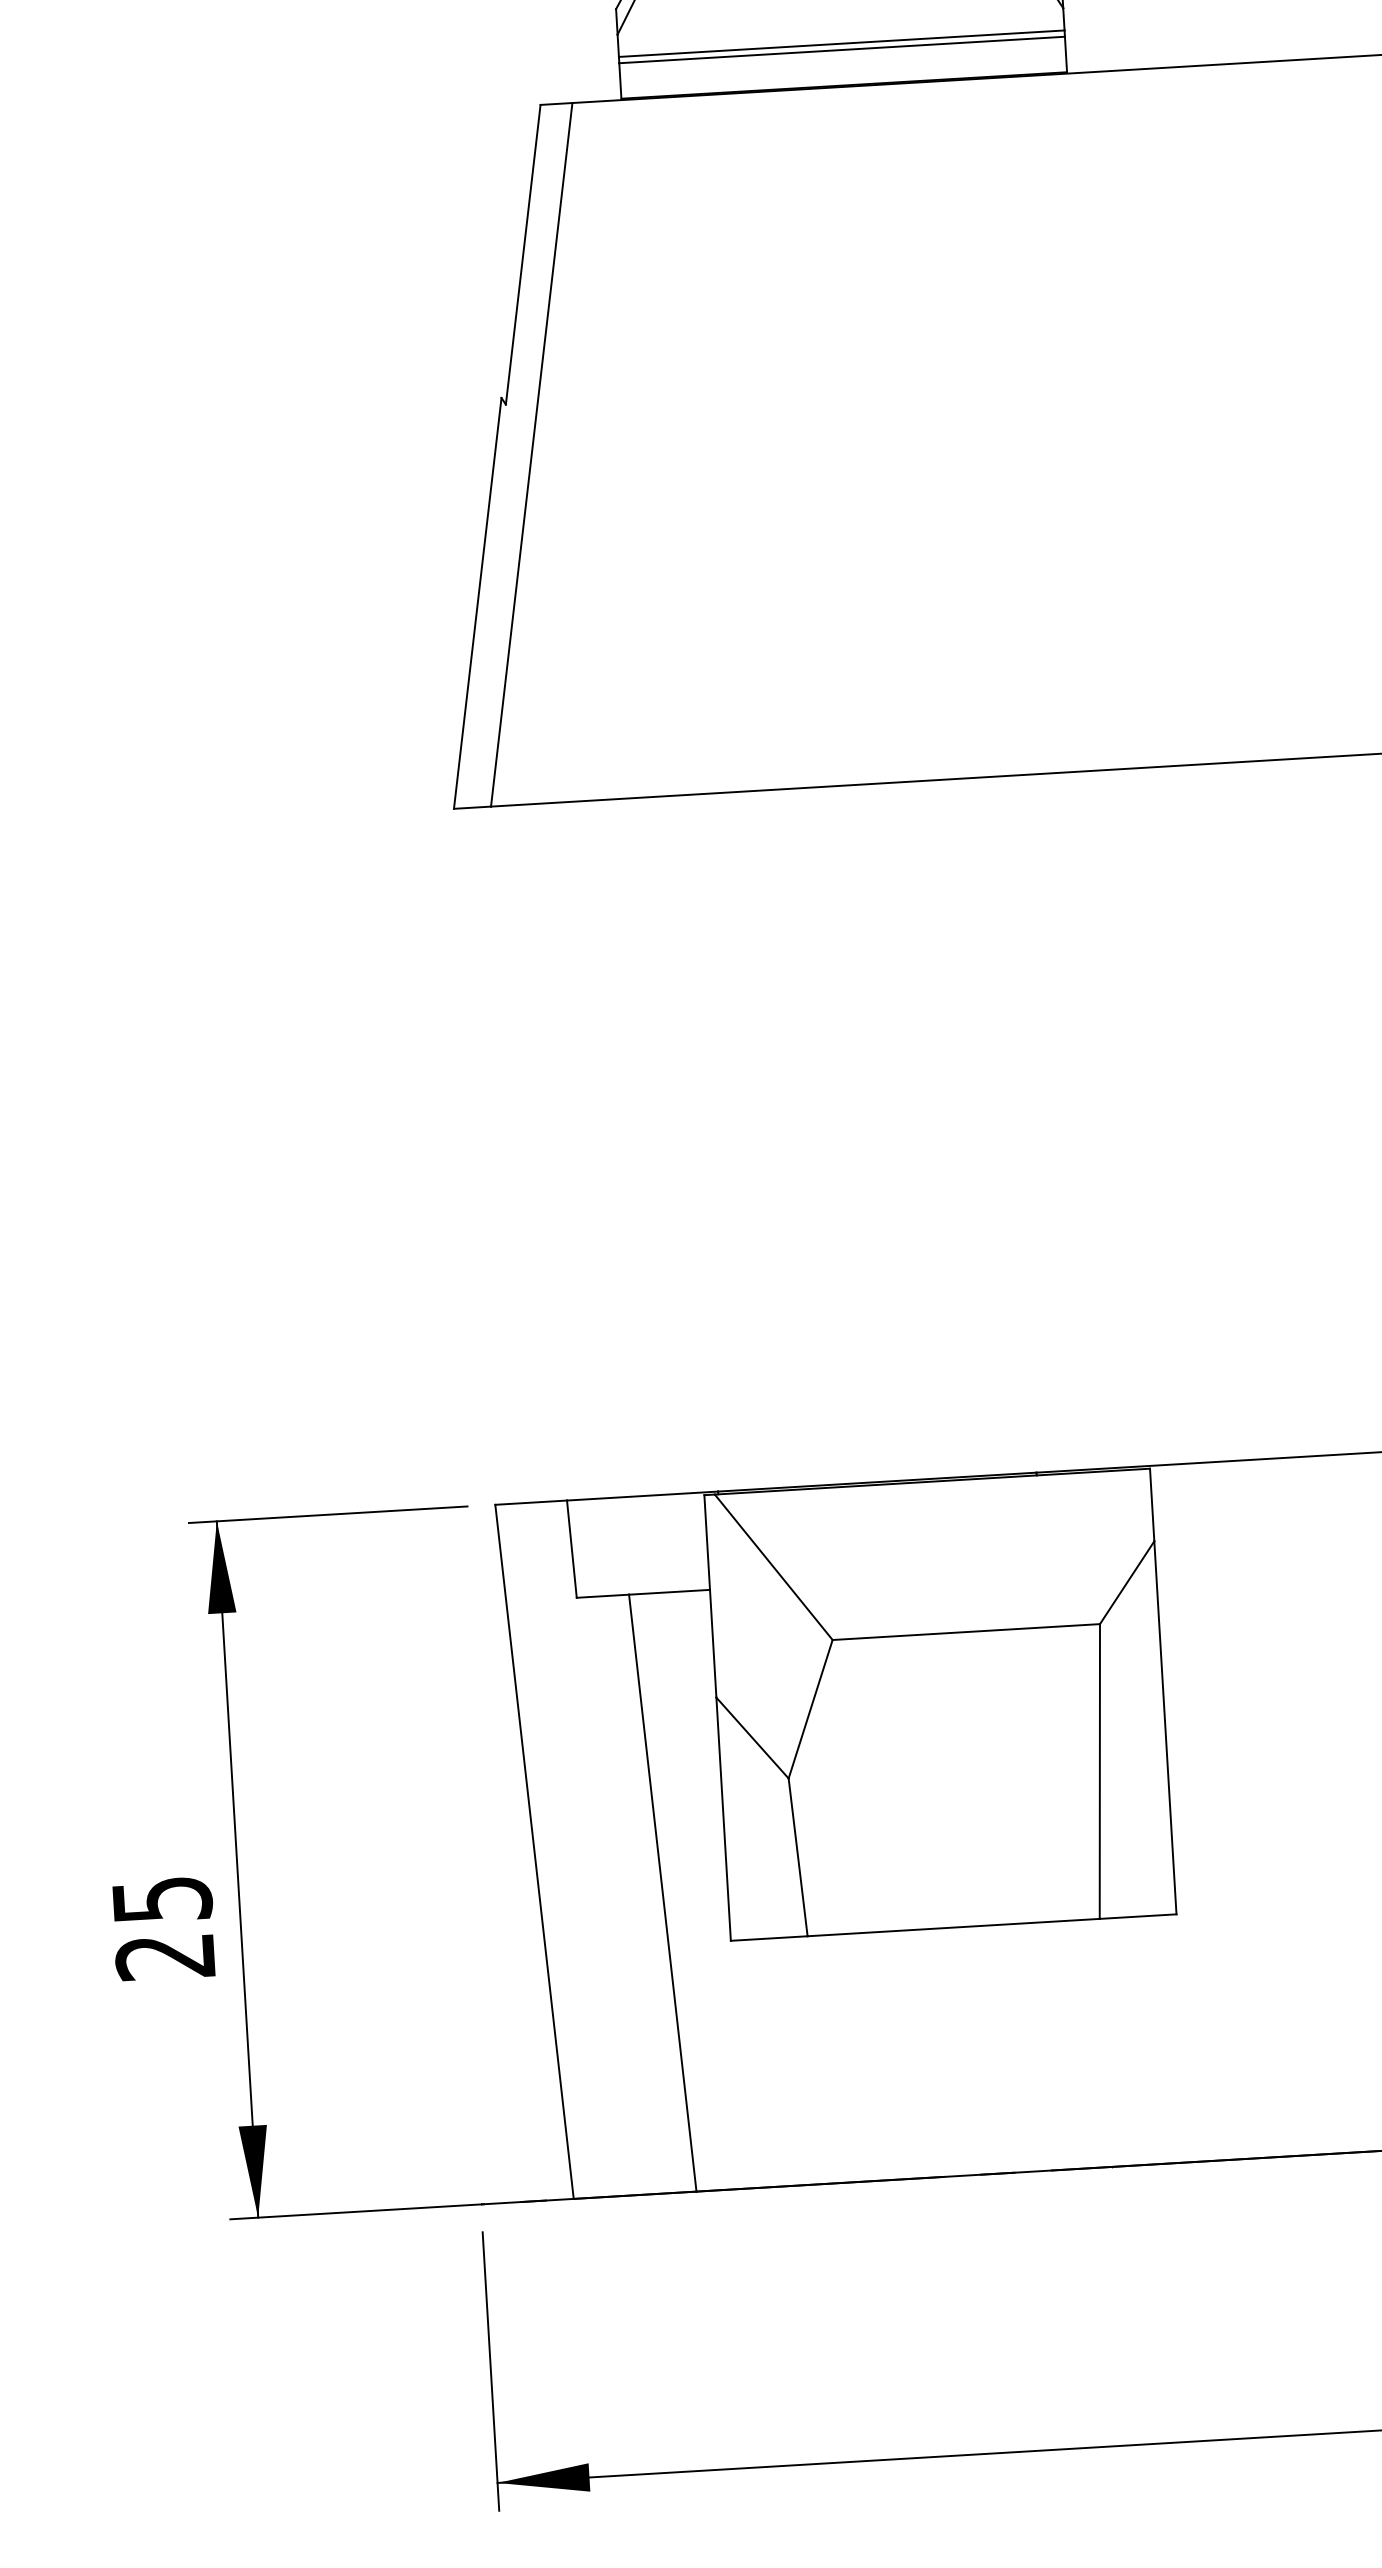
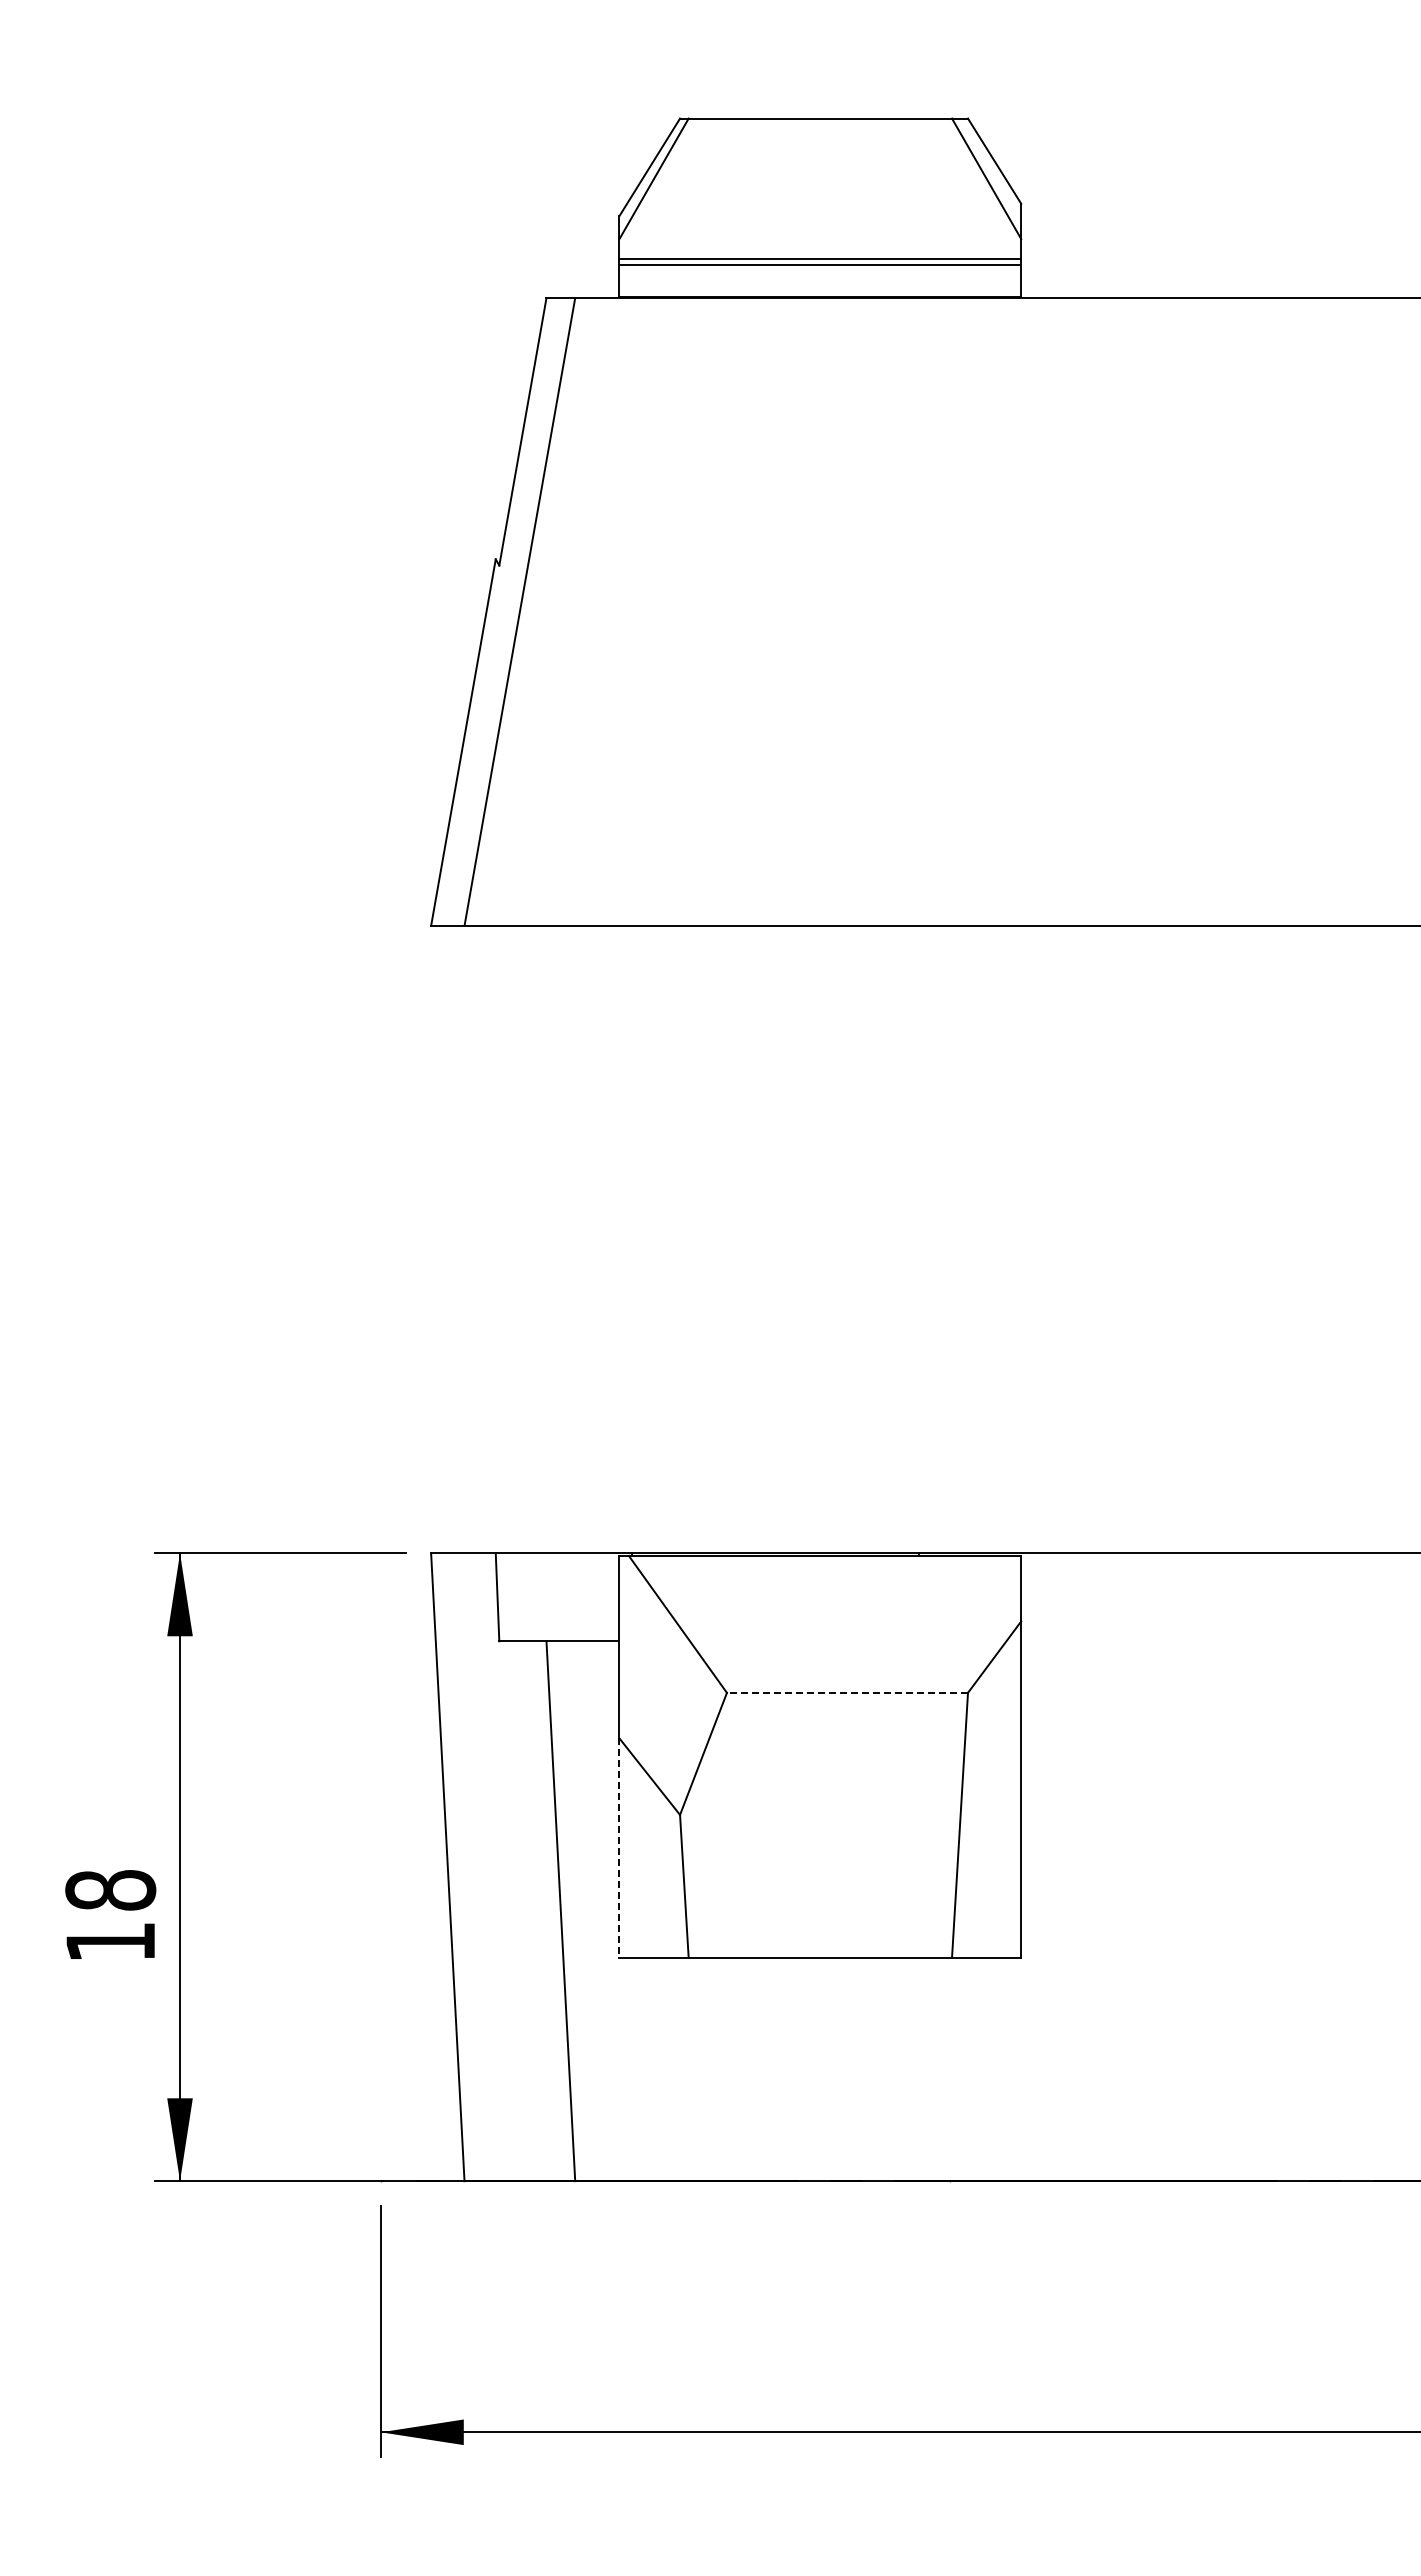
line: (966, 1631) -> (847, 1692), solid -> dashed
line: (723, 1819) -> (619, 1848), solid -> dashed
text: (163, 1927) -> (110, 1915), 25 -> 18

